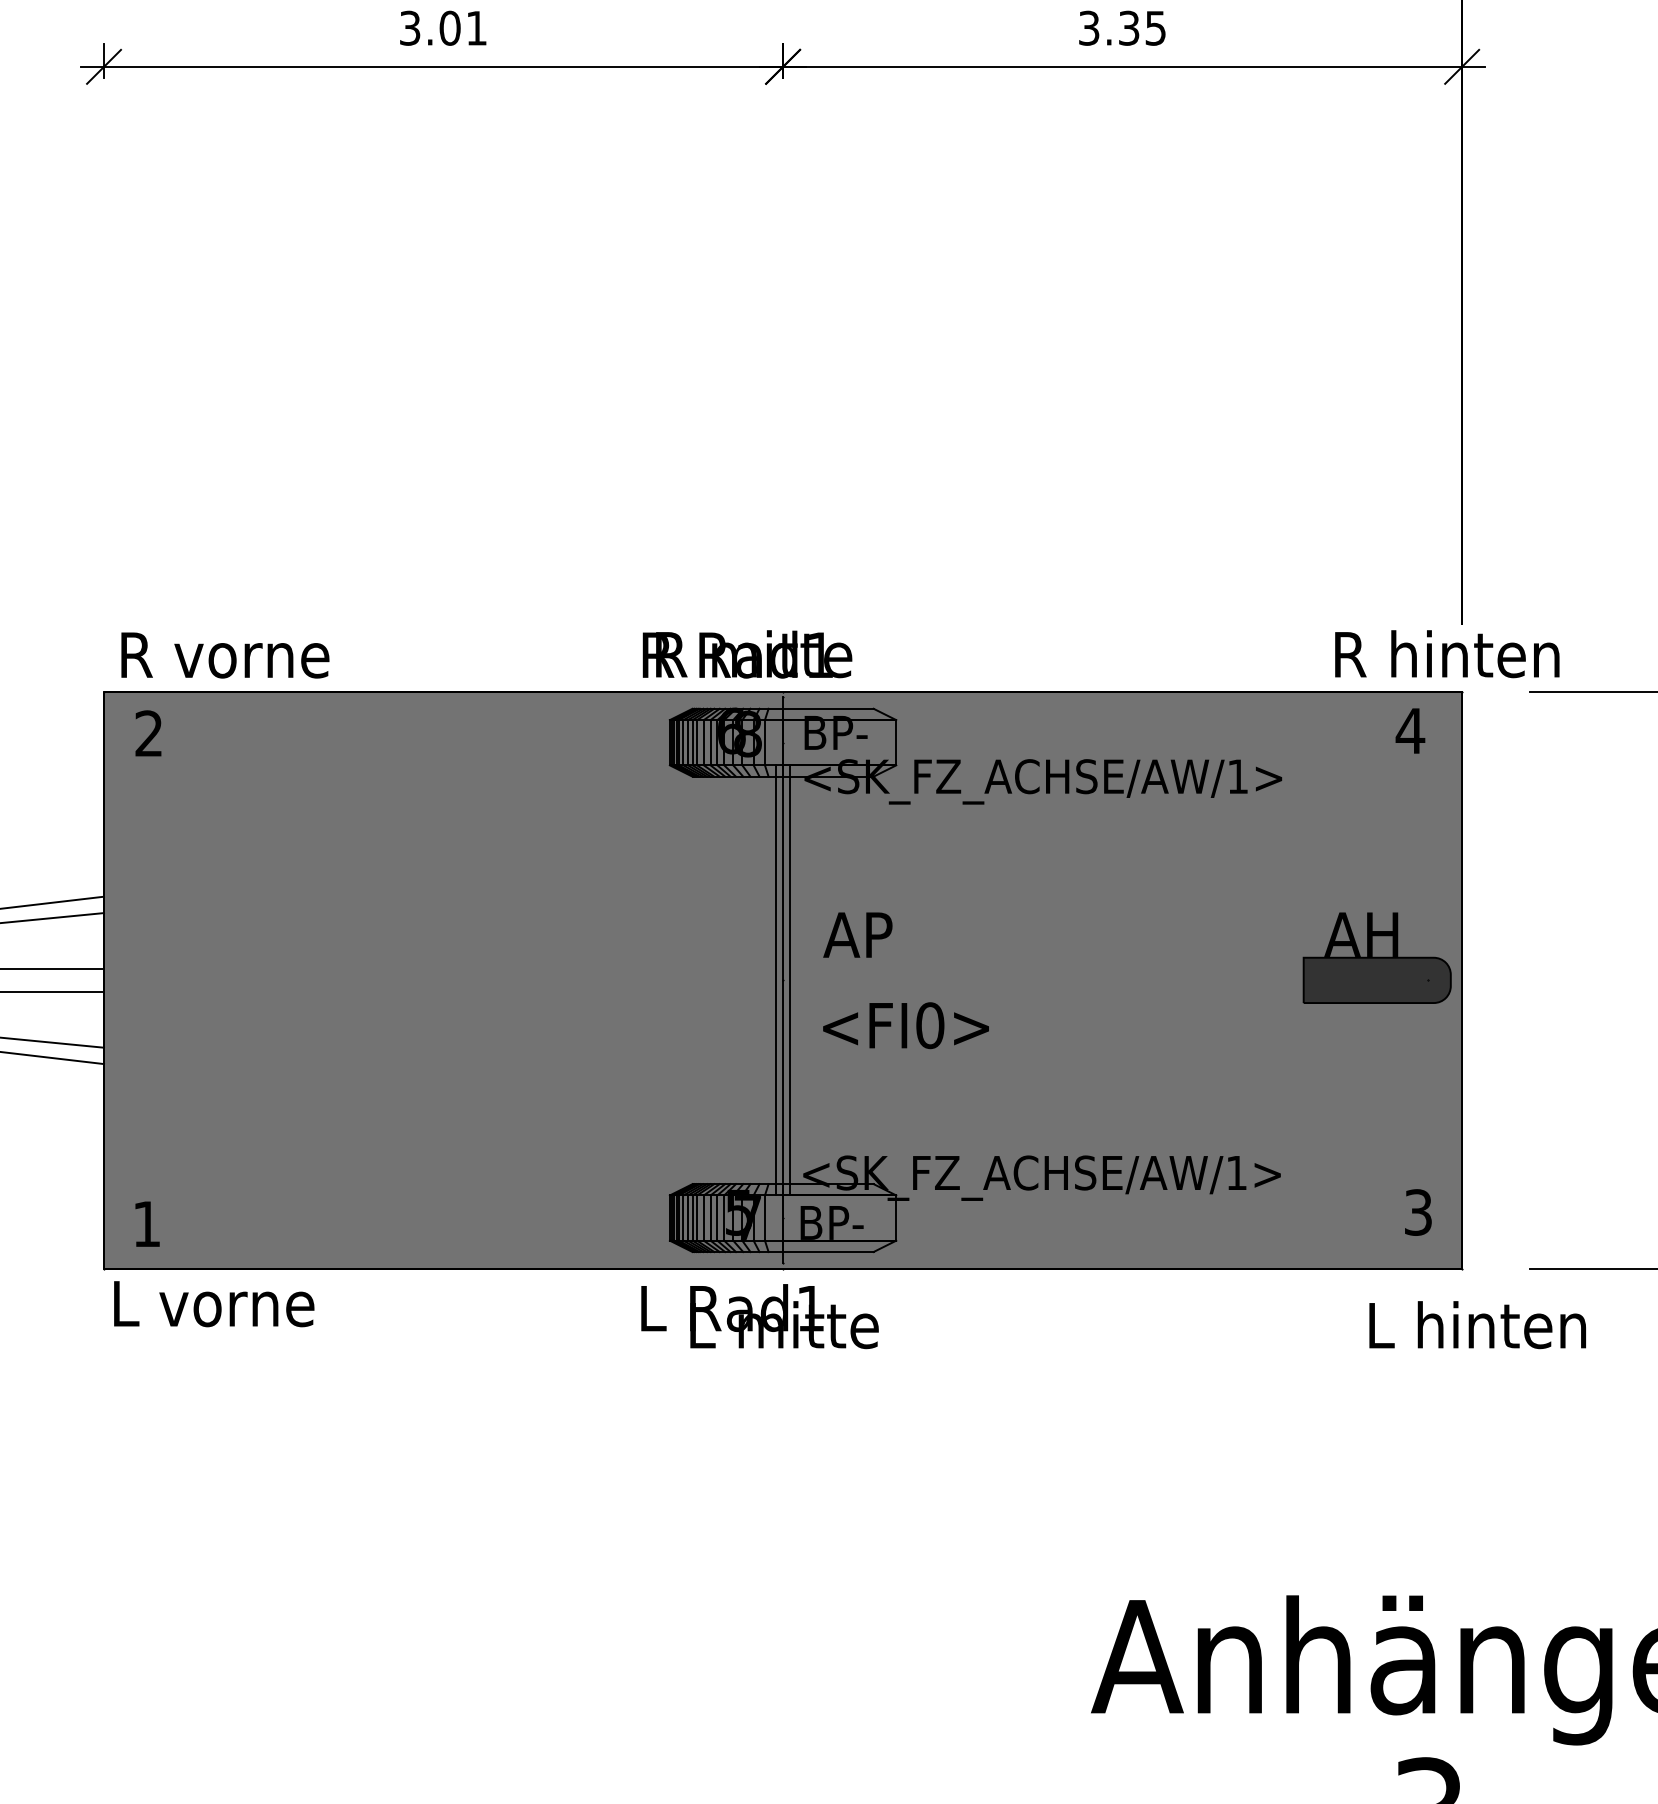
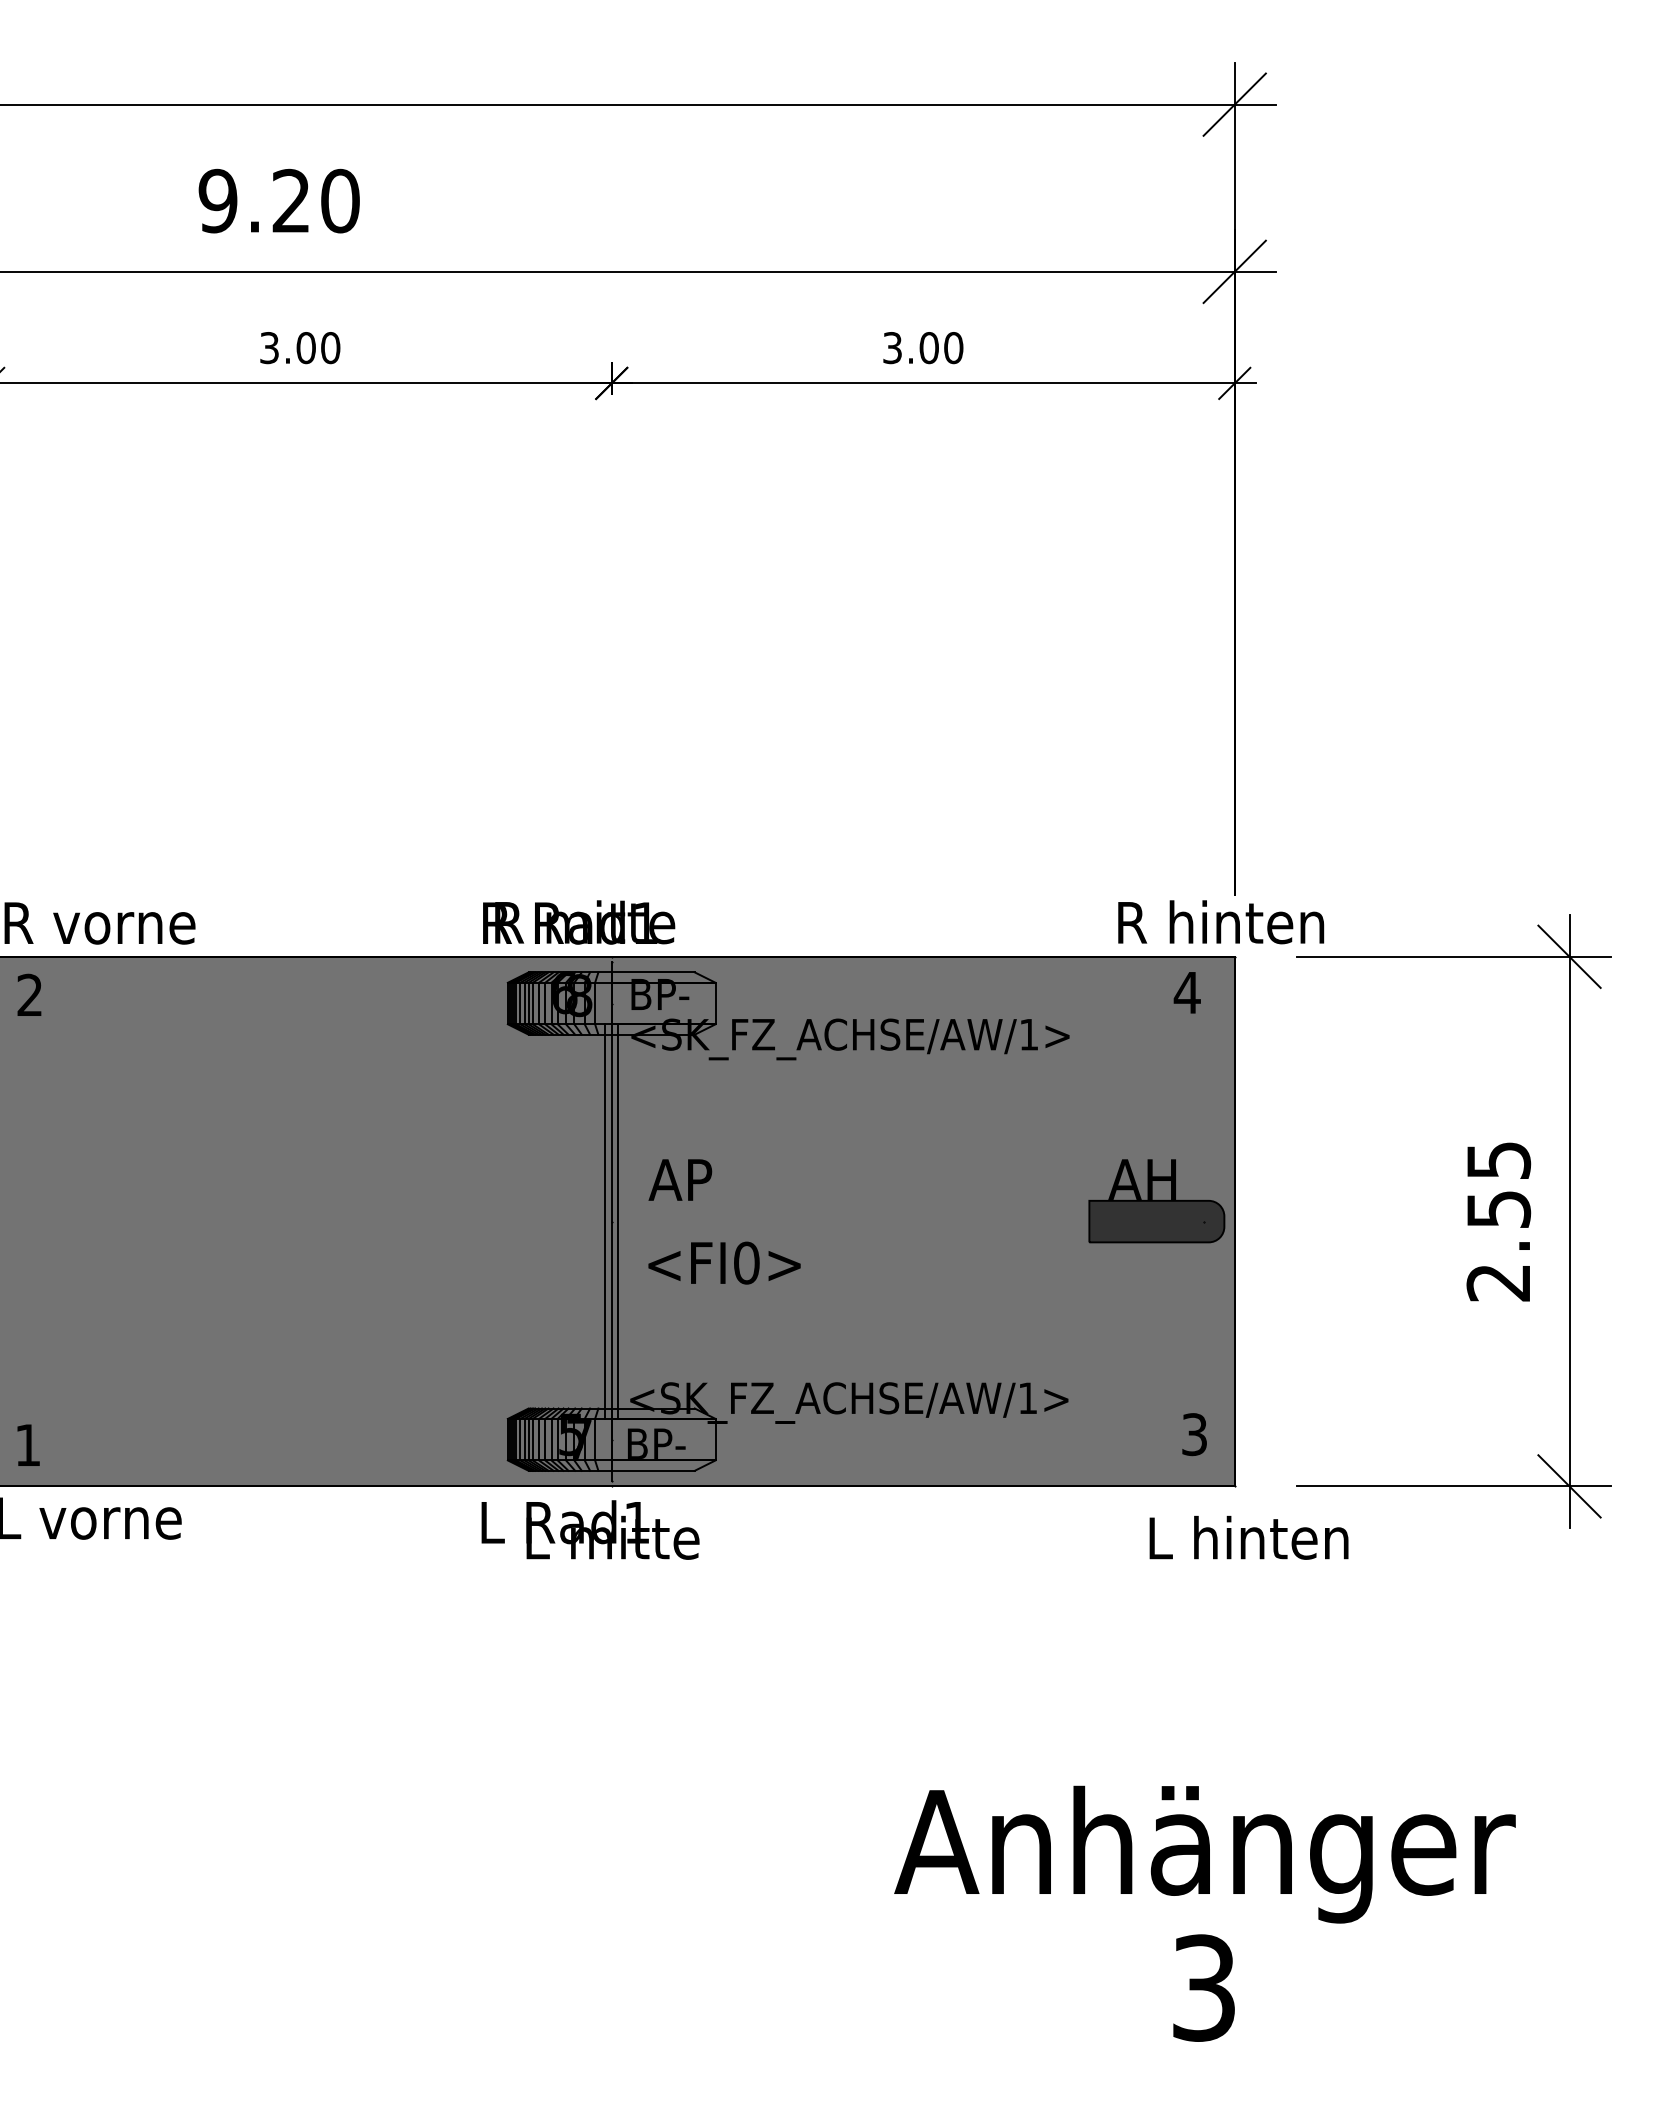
text: (476, 28) -> (330, 348), 3.01 -> 3.00
text: (1142, 28) -> (941, 348), 3.35 -> 3.00

